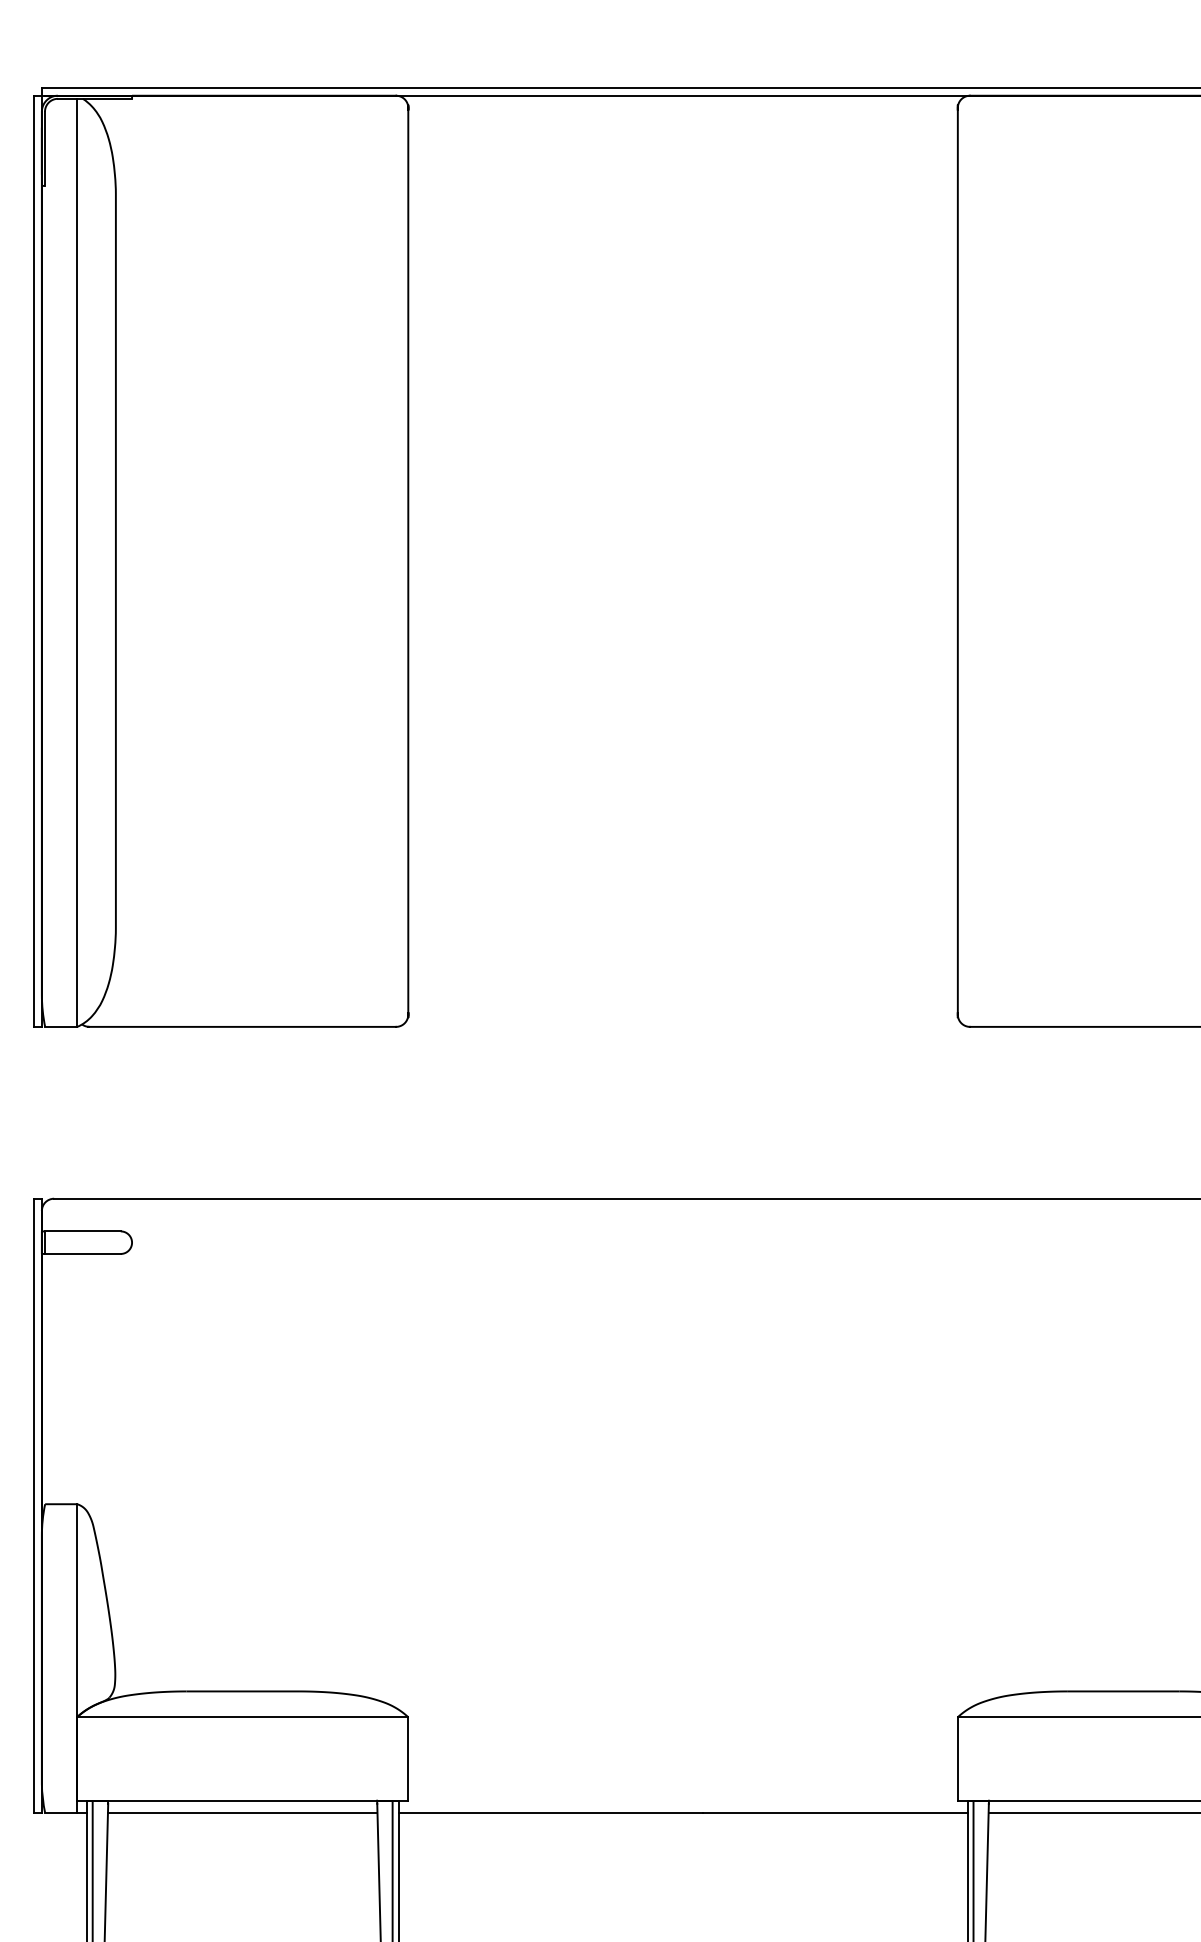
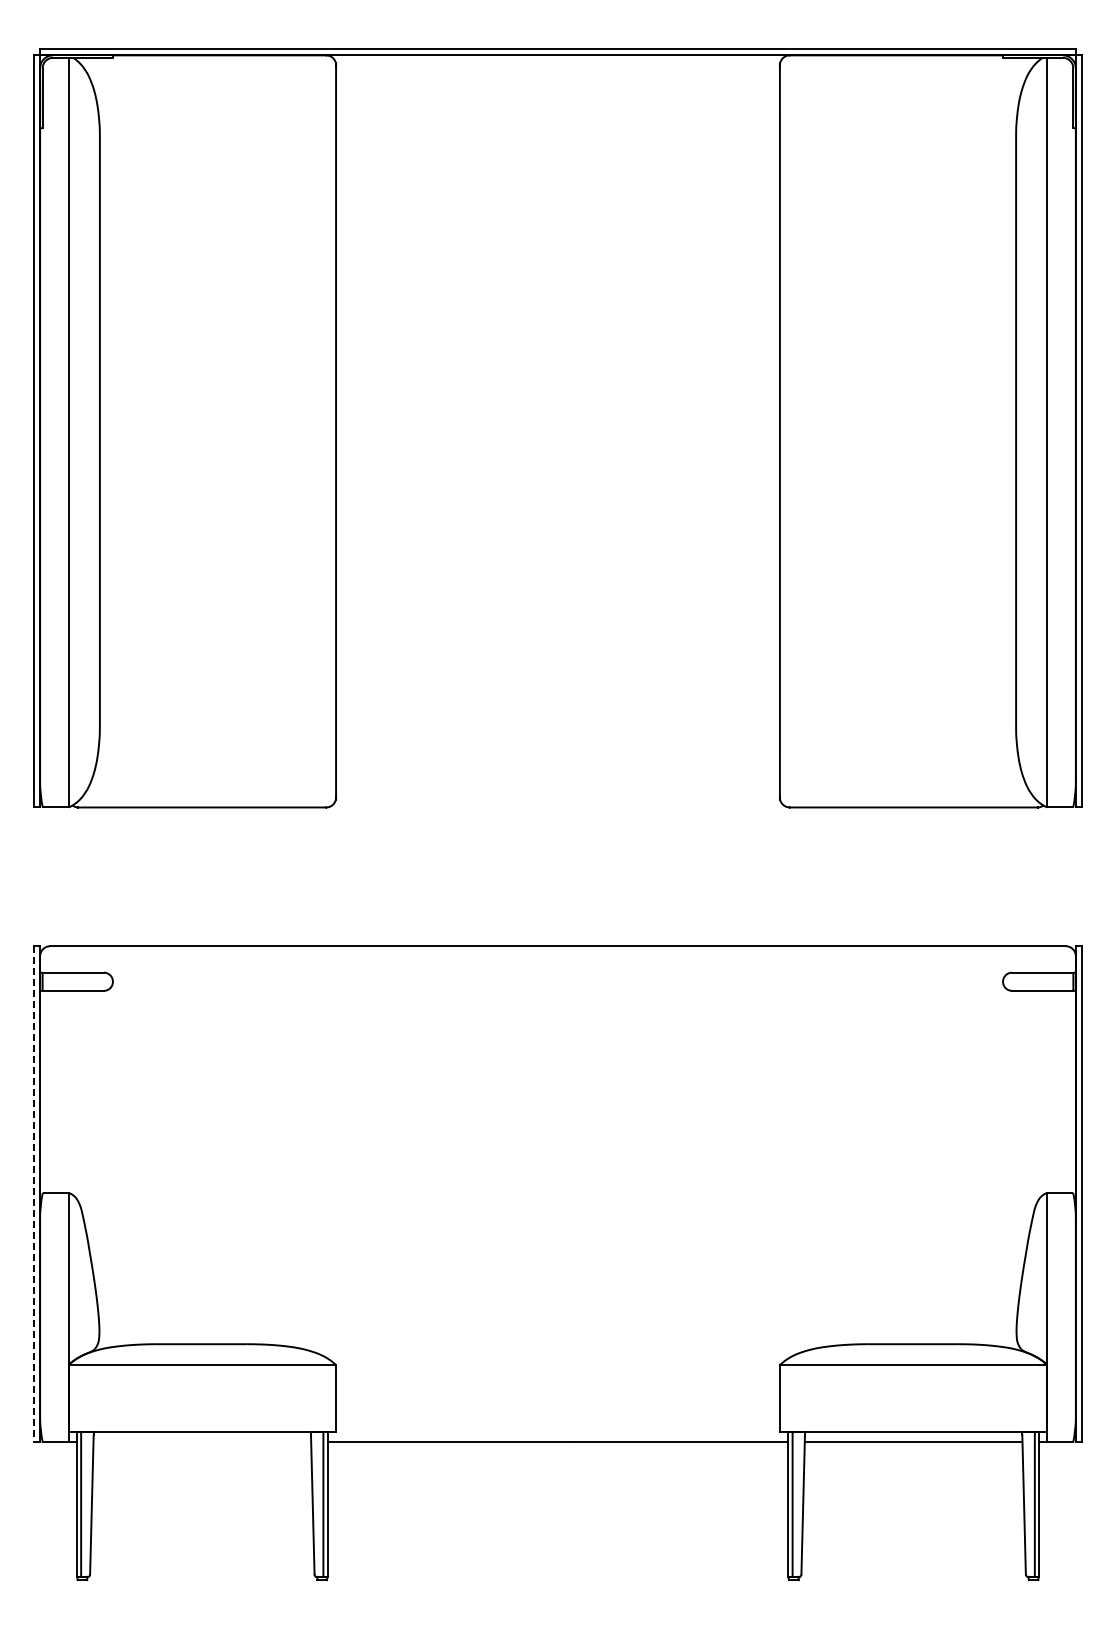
line: (33, 1506) -> (33, 1194), solid -> dashed
line: (242, 1813) -> (202, 1442), removed

